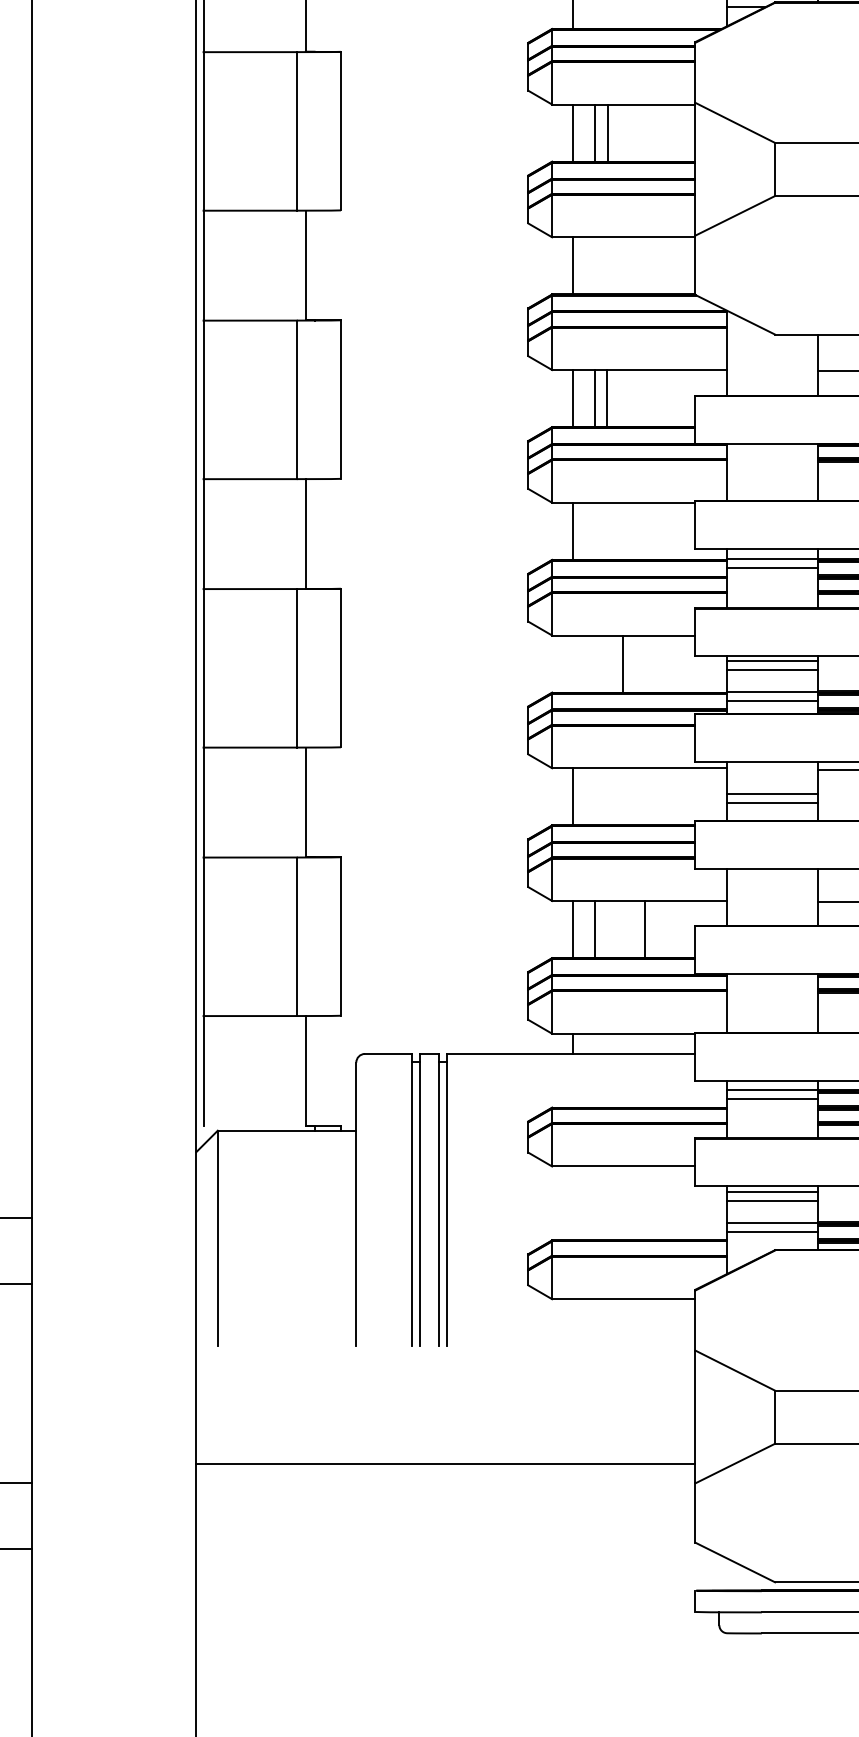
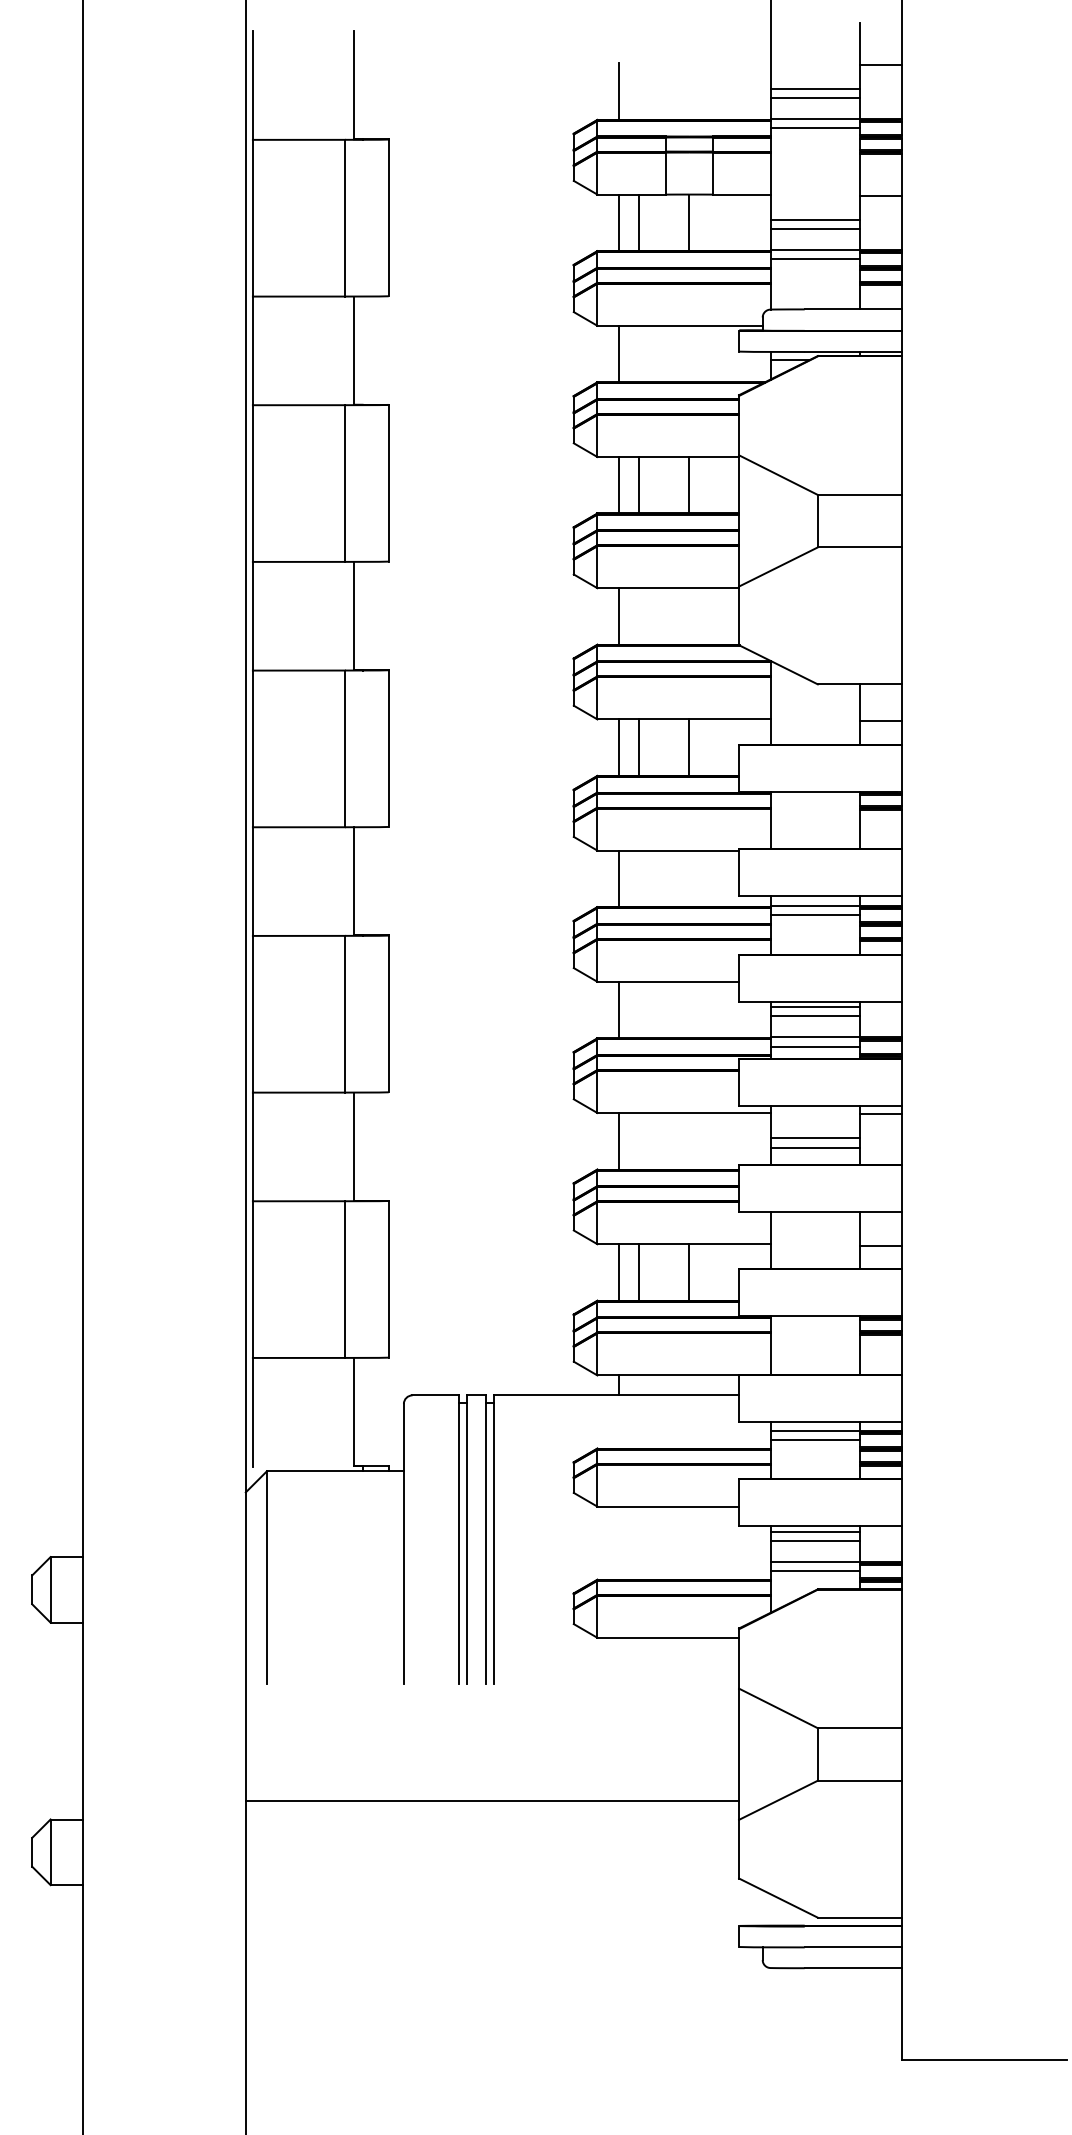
line: (607, 133) -> (689, 485), moved
line: (606, 398) -> (689, 747), moved
line: (623, 663) -> (618, 1009), moved

